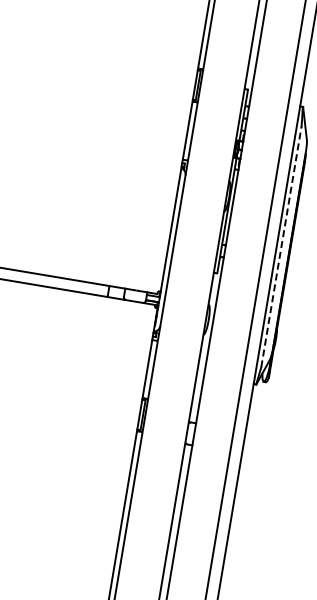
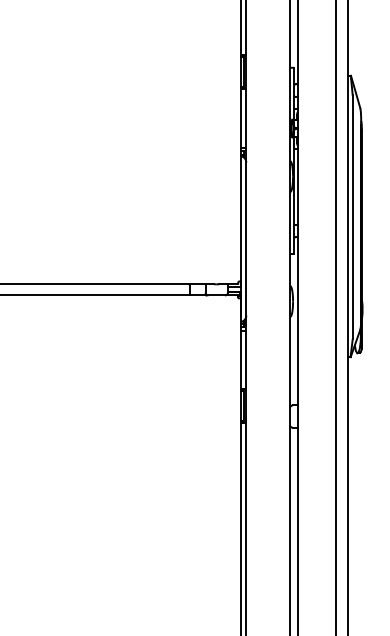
line: (281, 246) -> (352, 216), dashed -> solid

